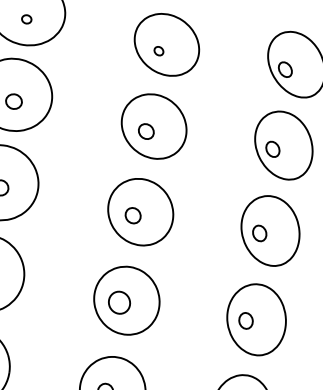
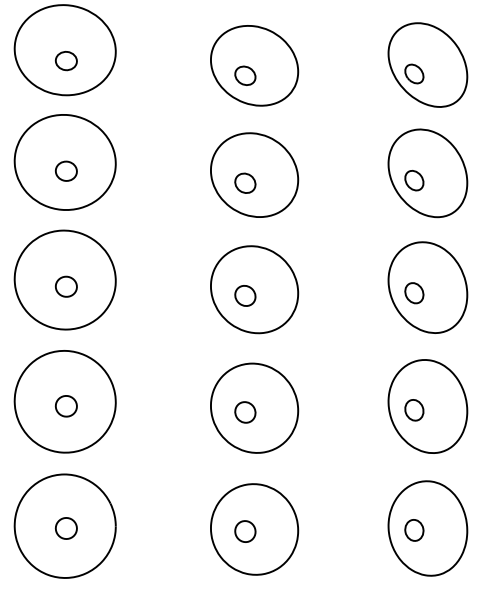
part: (26, 19) -> (65, 61), size x1.67
part: (159, 51) -> (245, 75), size x1.67
part: (119, 302) -> (245, 412), size x0.71

